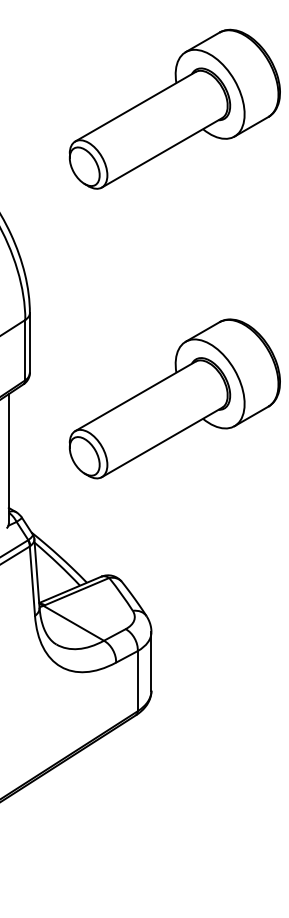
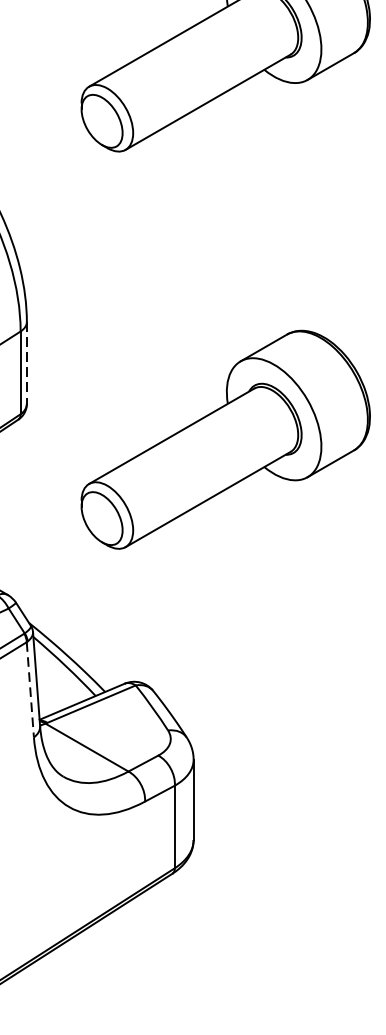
line: (29, 342) -> (26, 362), solid -> dashed
line: (32, 581) -> (30, 690), solid -> dashed

